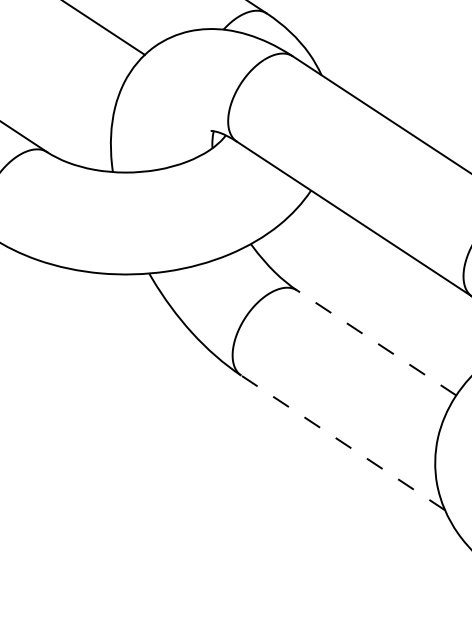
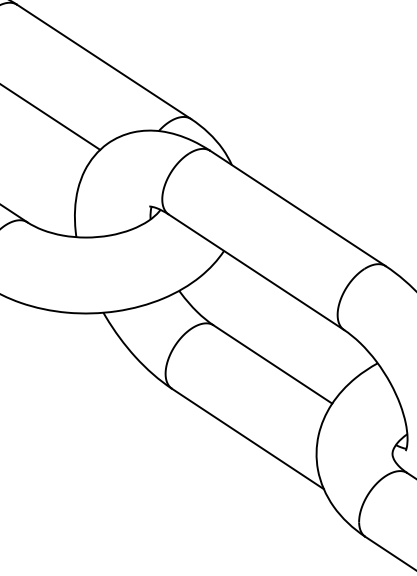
line: (376, 342) -> (272, 364), dashed -> solid
line: (342, 442) -> (247, 438), dashed -> solid

